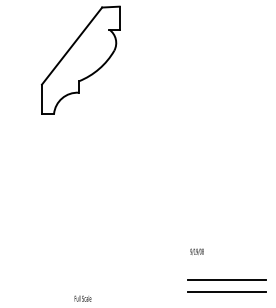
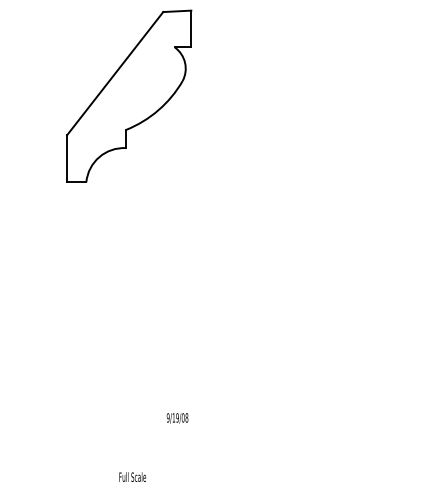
text: (196, 251) -> (176, 417), moved
line: (226, 279) -> (361, 446), removed
line: (226, 291) -> (361, 465), removed

